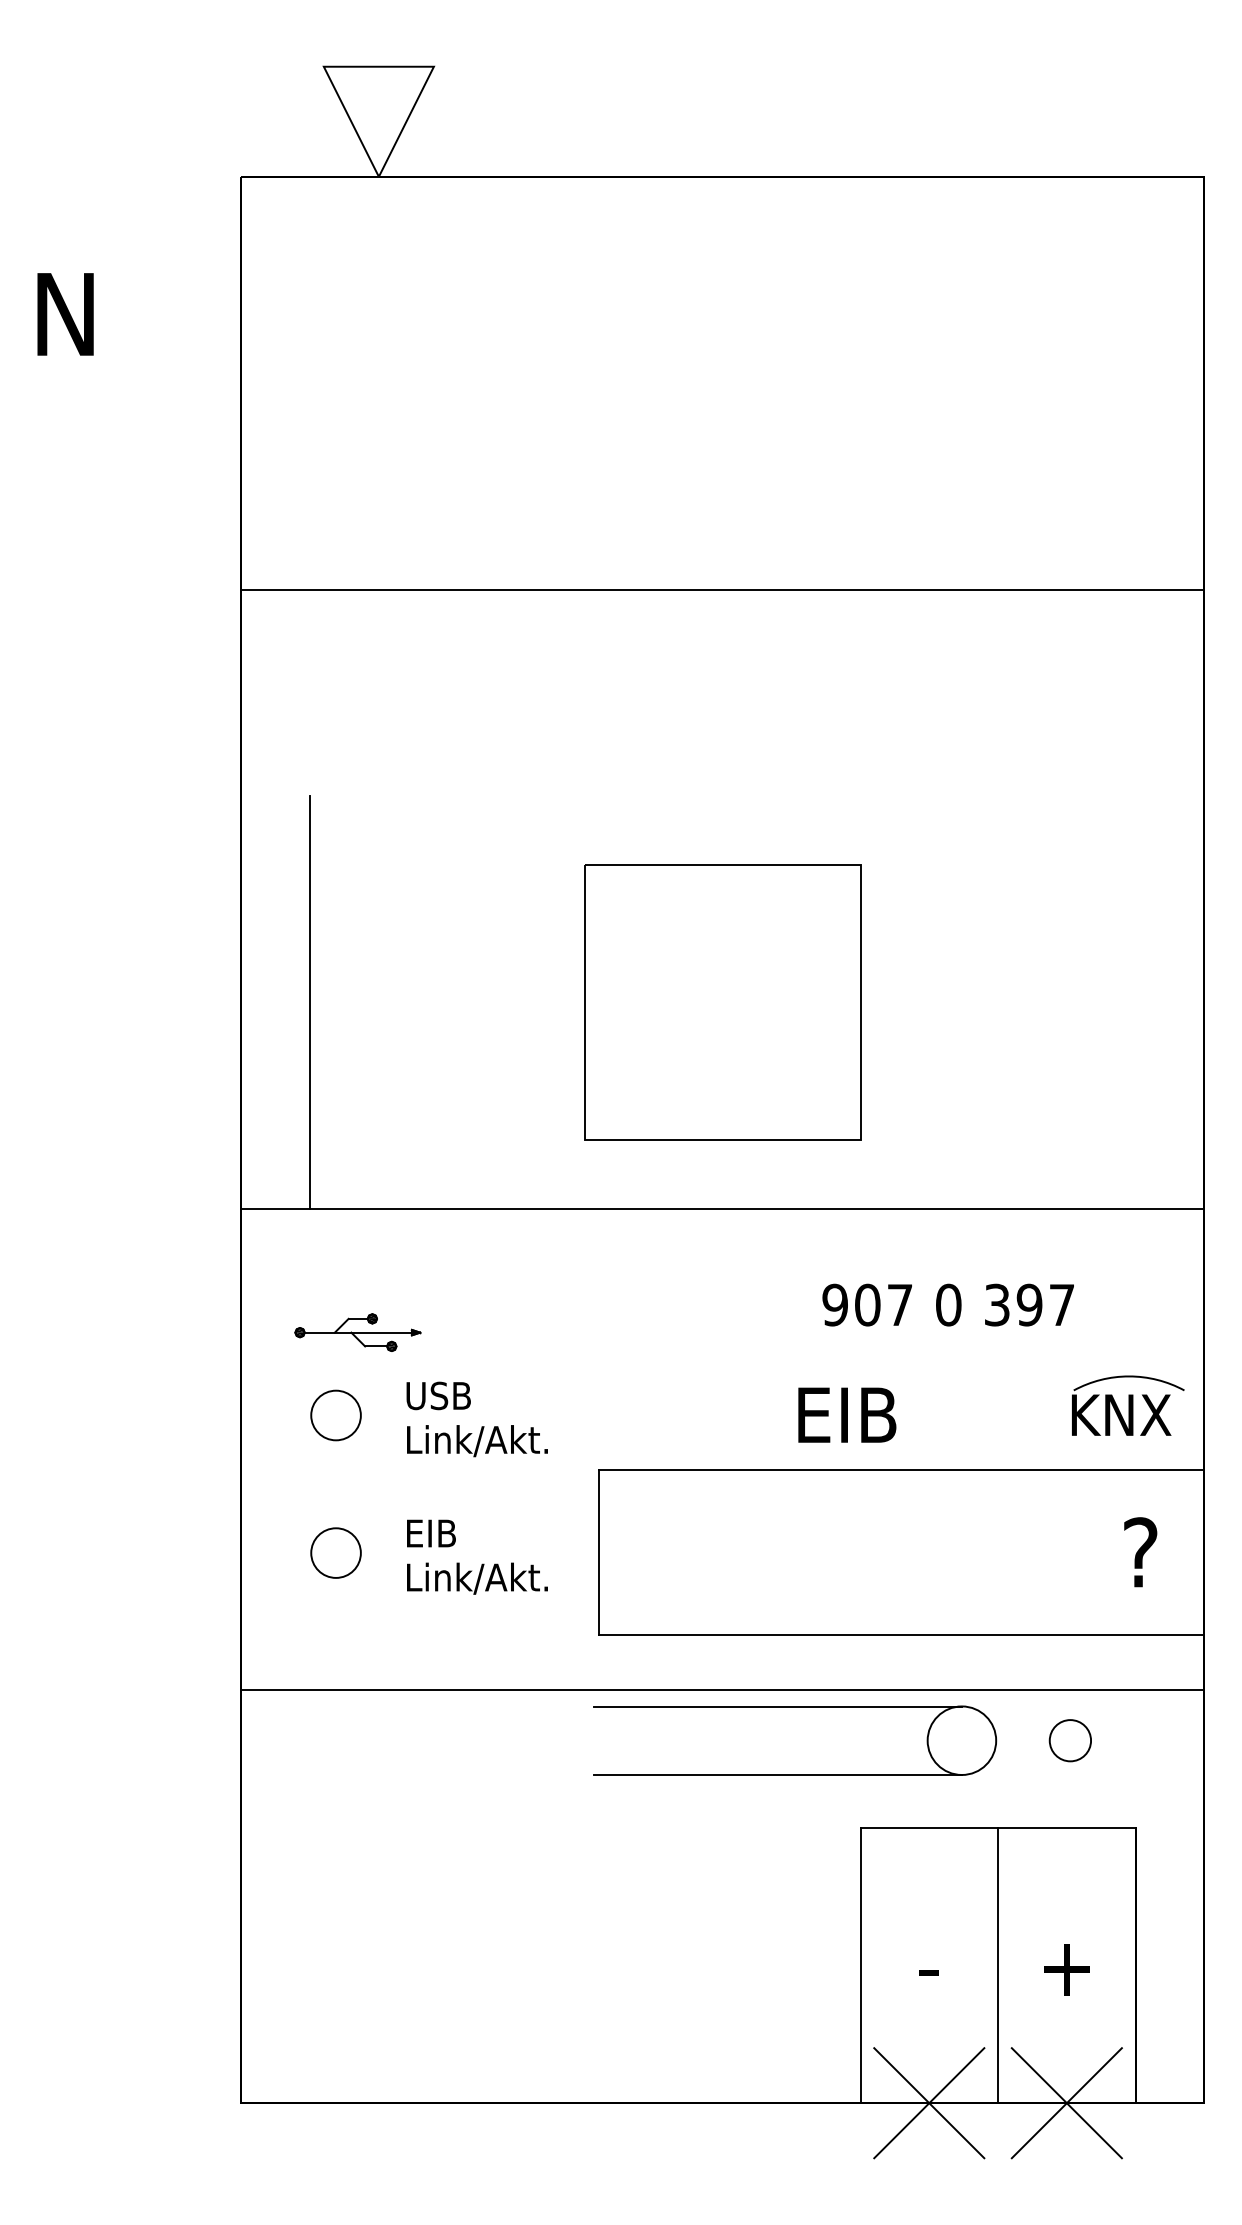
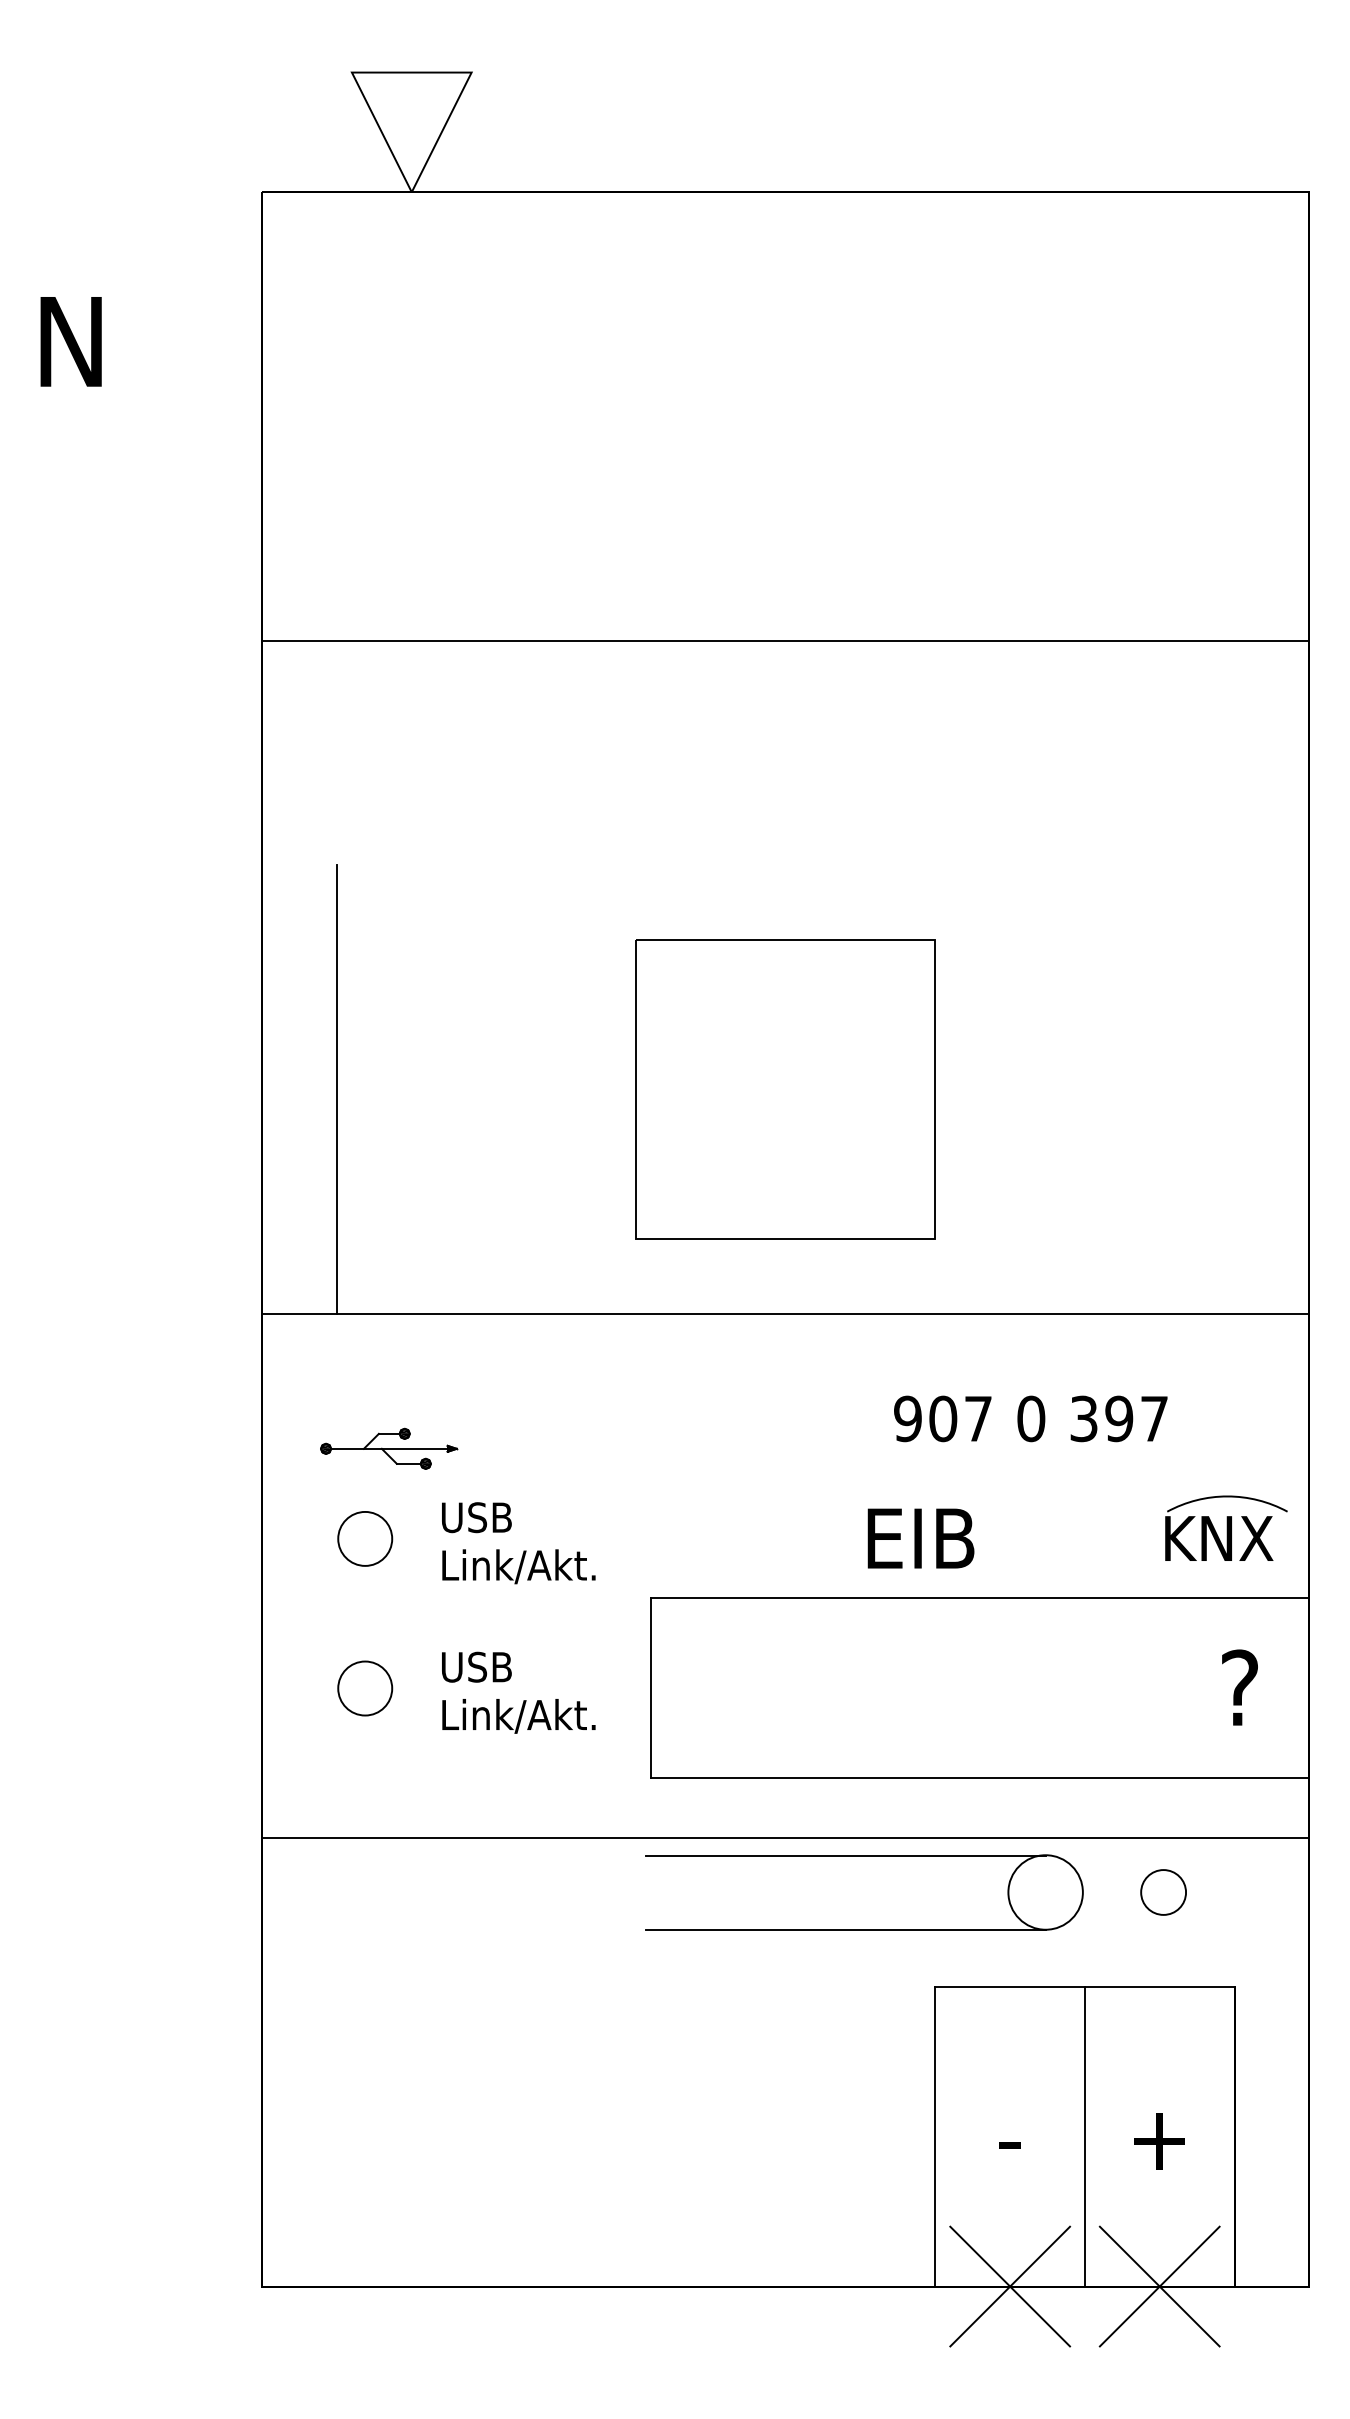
text: (438, 1532) -> (476, 1666), EIB -> USB

